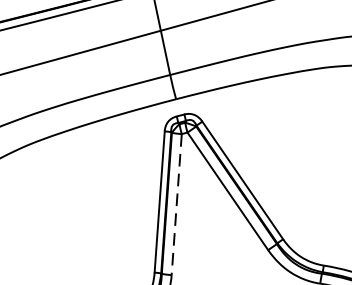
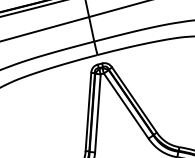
line: (176, 204) -> (97, 113), dashed -> solid

